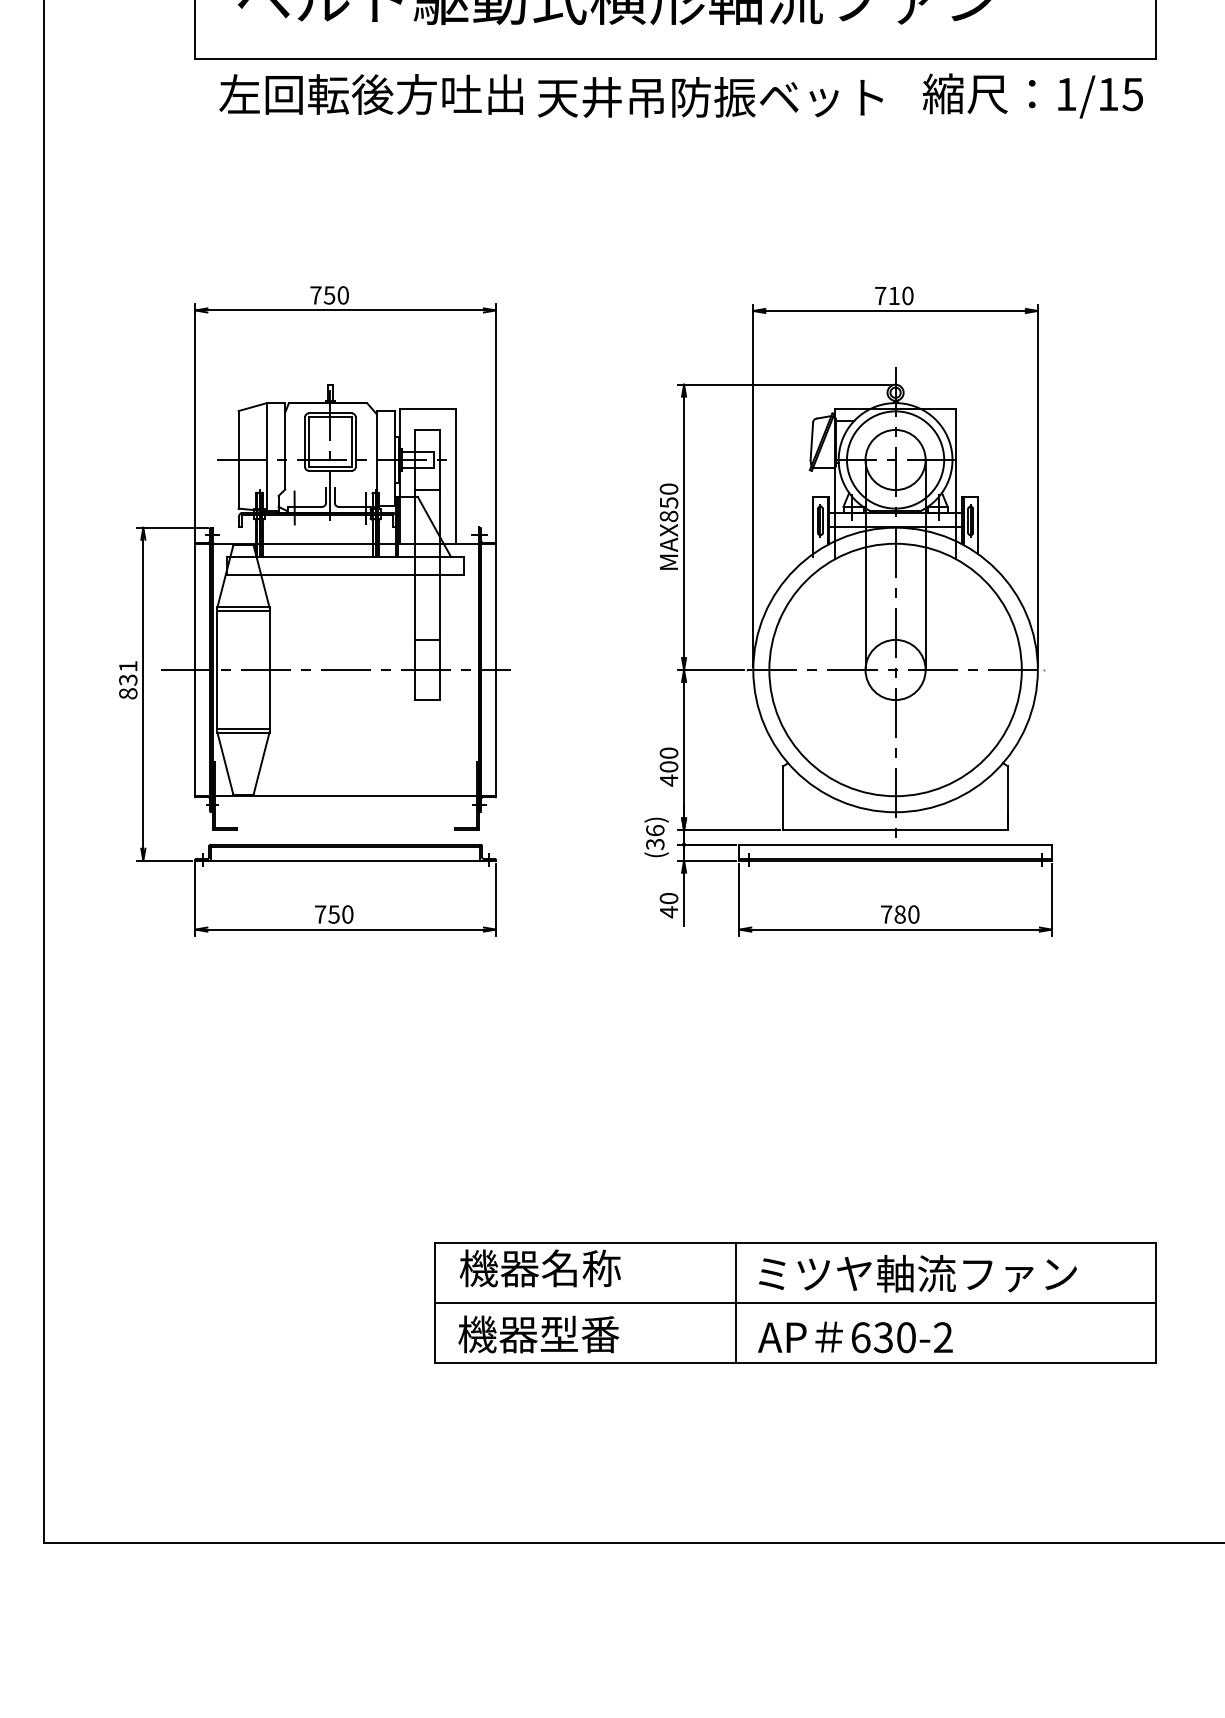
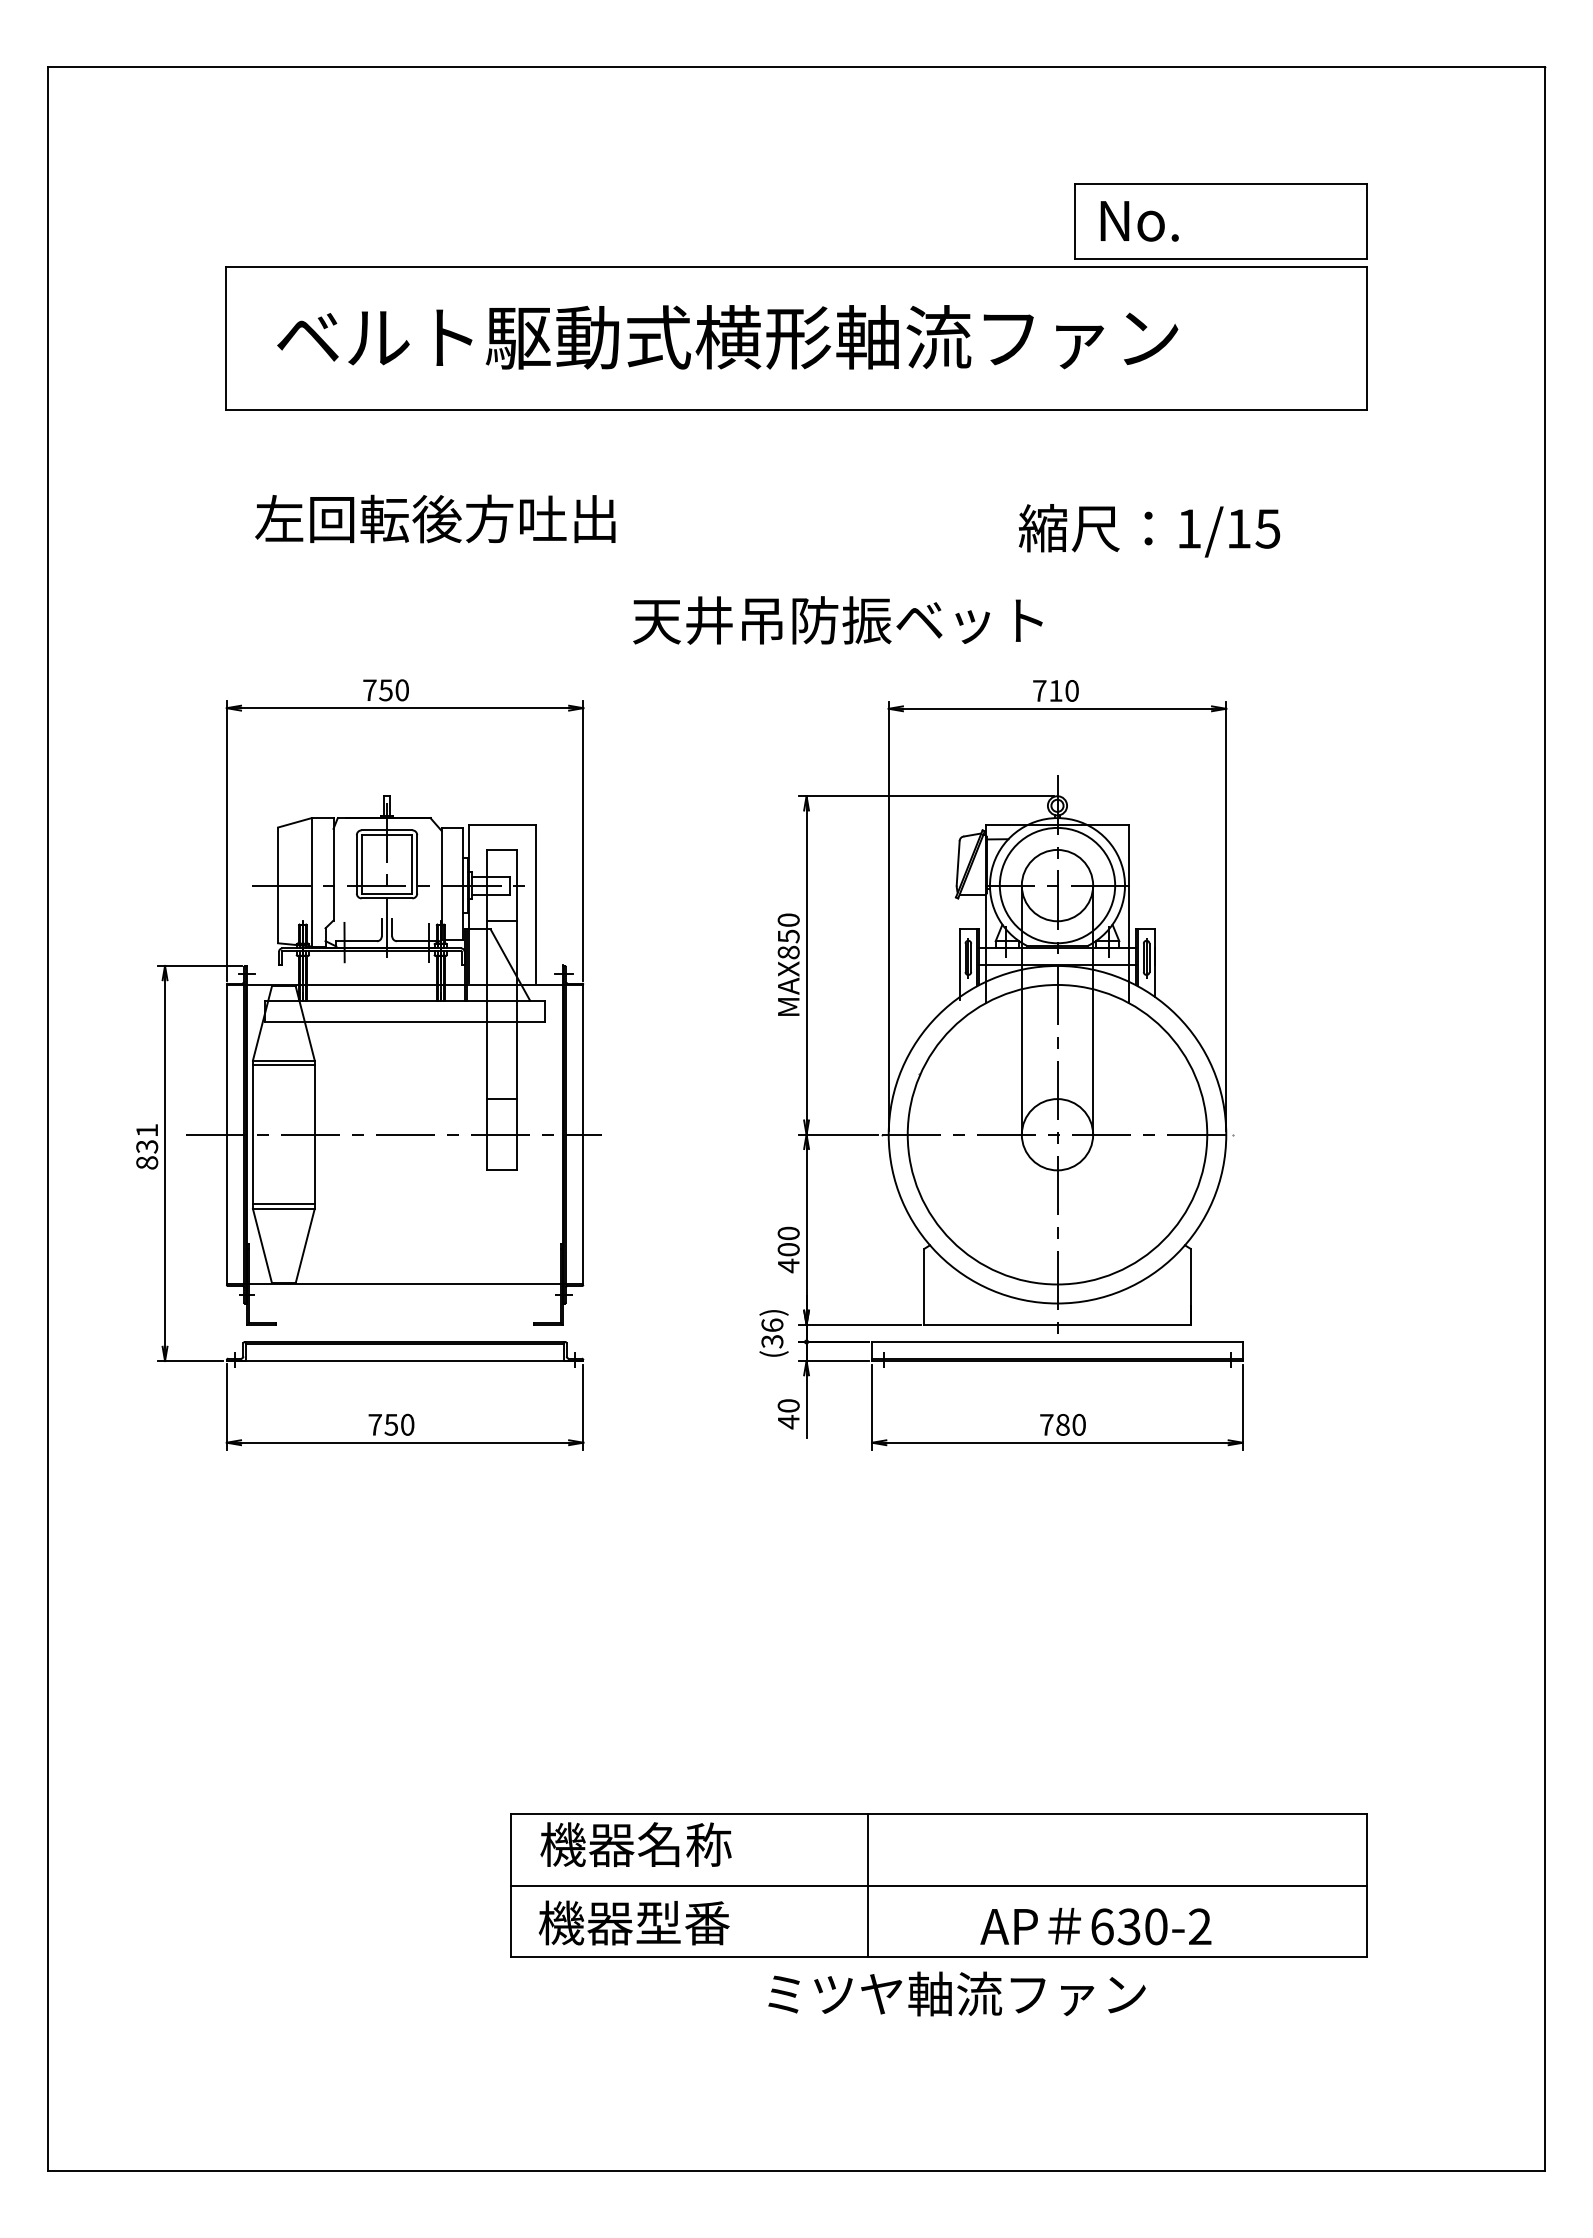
text: (371, 94) -> (435, 518), moved
text: (1032, 95) -> (1149, 530), moved
text: (710, 97) -> (837, 620), moved
text: (917, 1273) -> (956, 1993), moved
text: (855, 1337) -> (1095, 1926), moved

